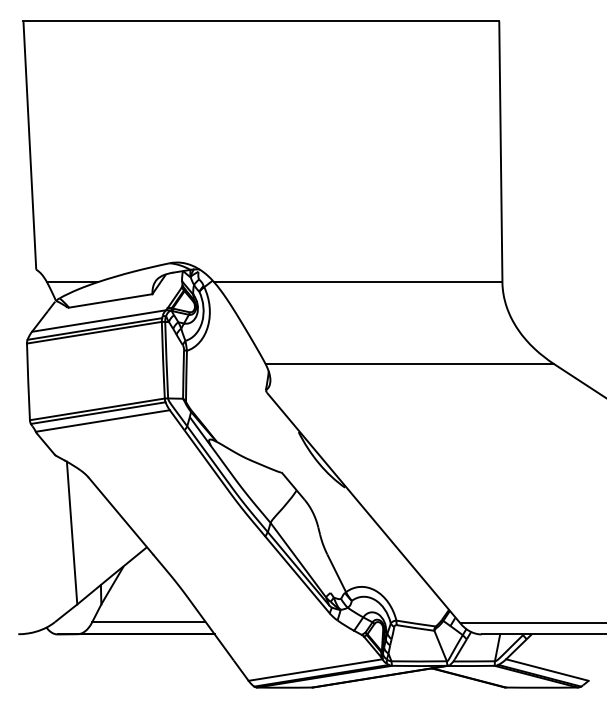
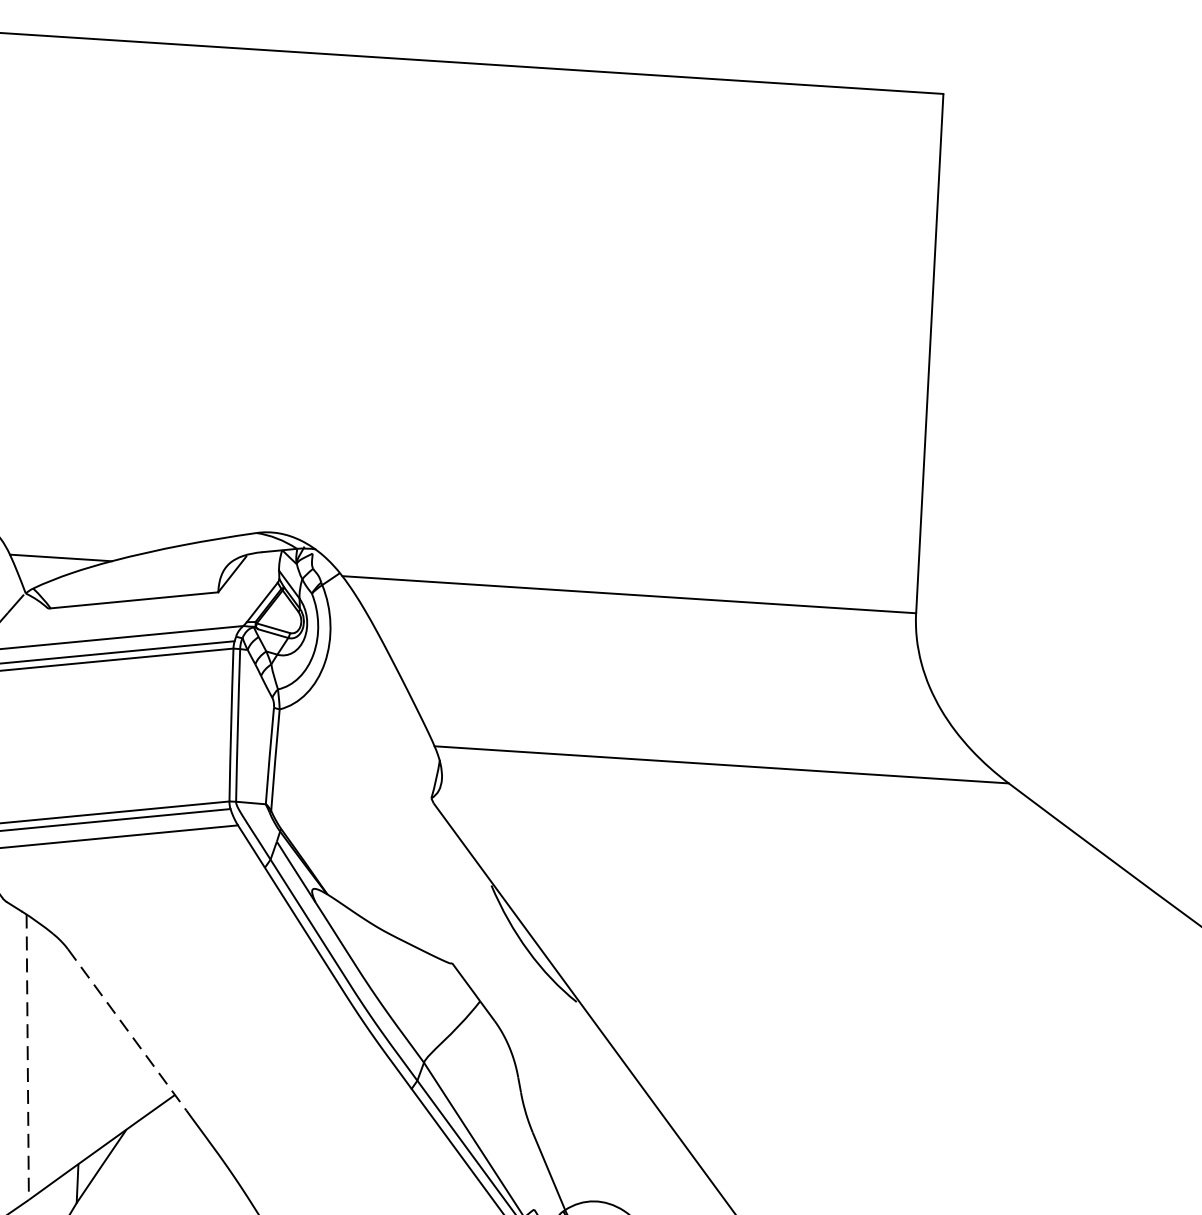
line: (121, 516) -> (128, 1030), solid -> dashed
line: (72, 533) -> (28, 1058), solid -> dashed

